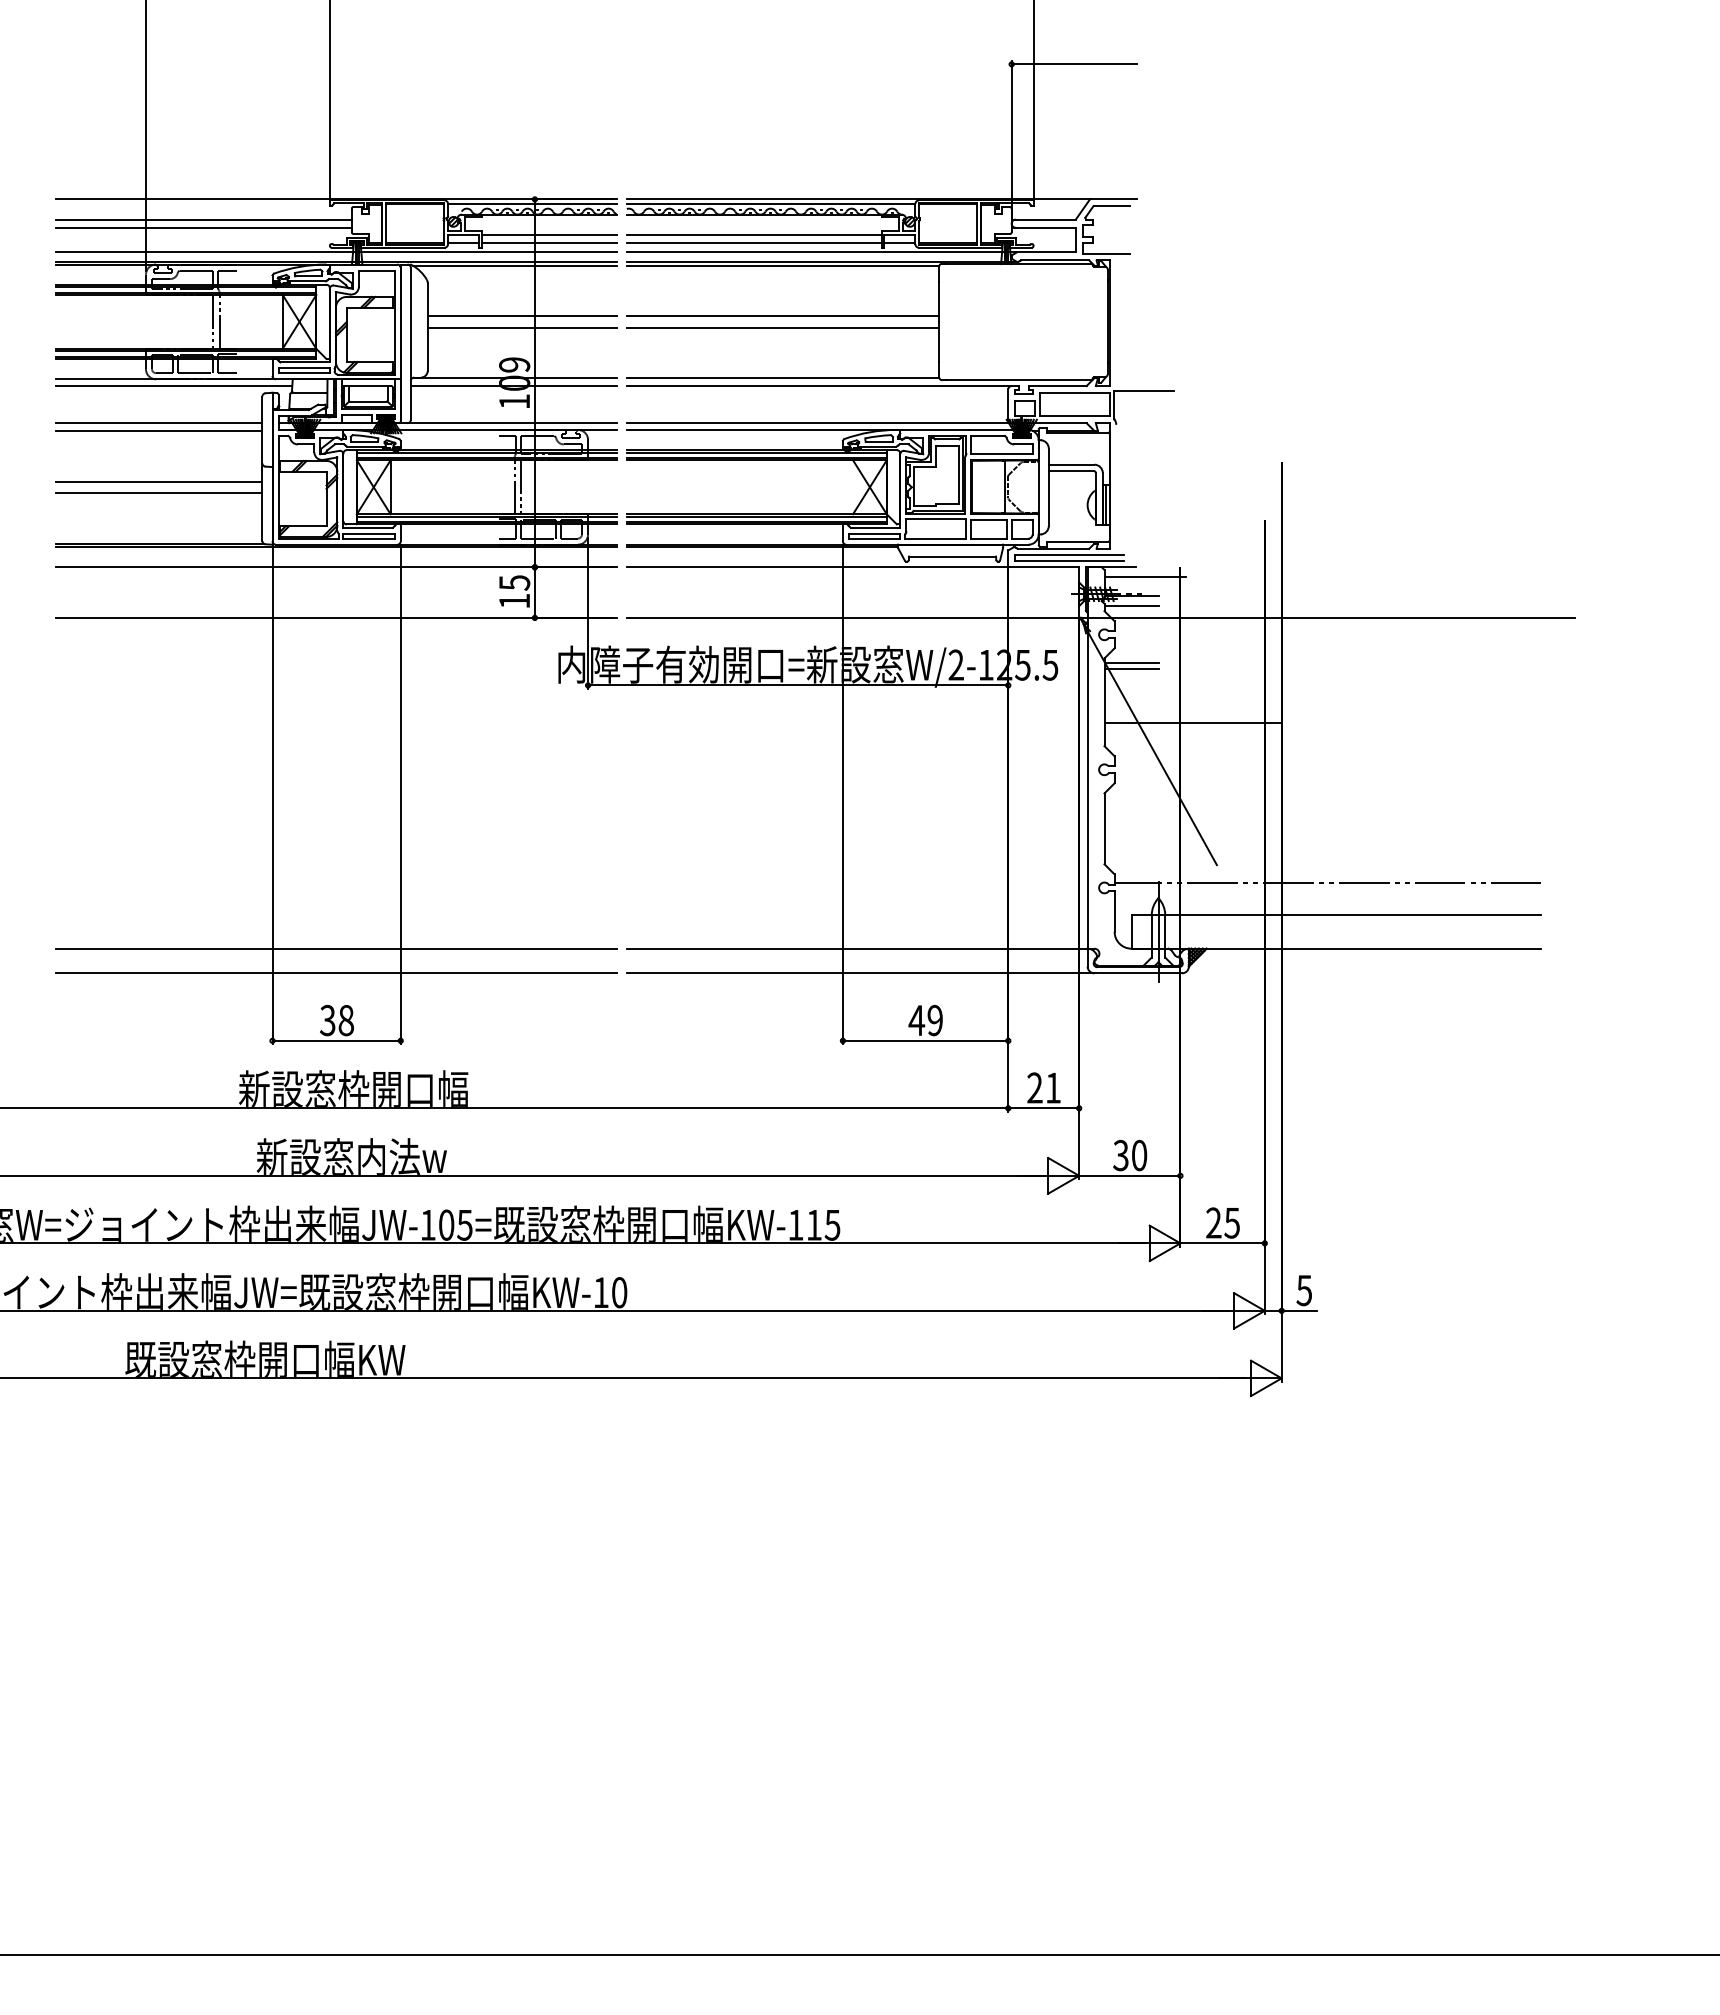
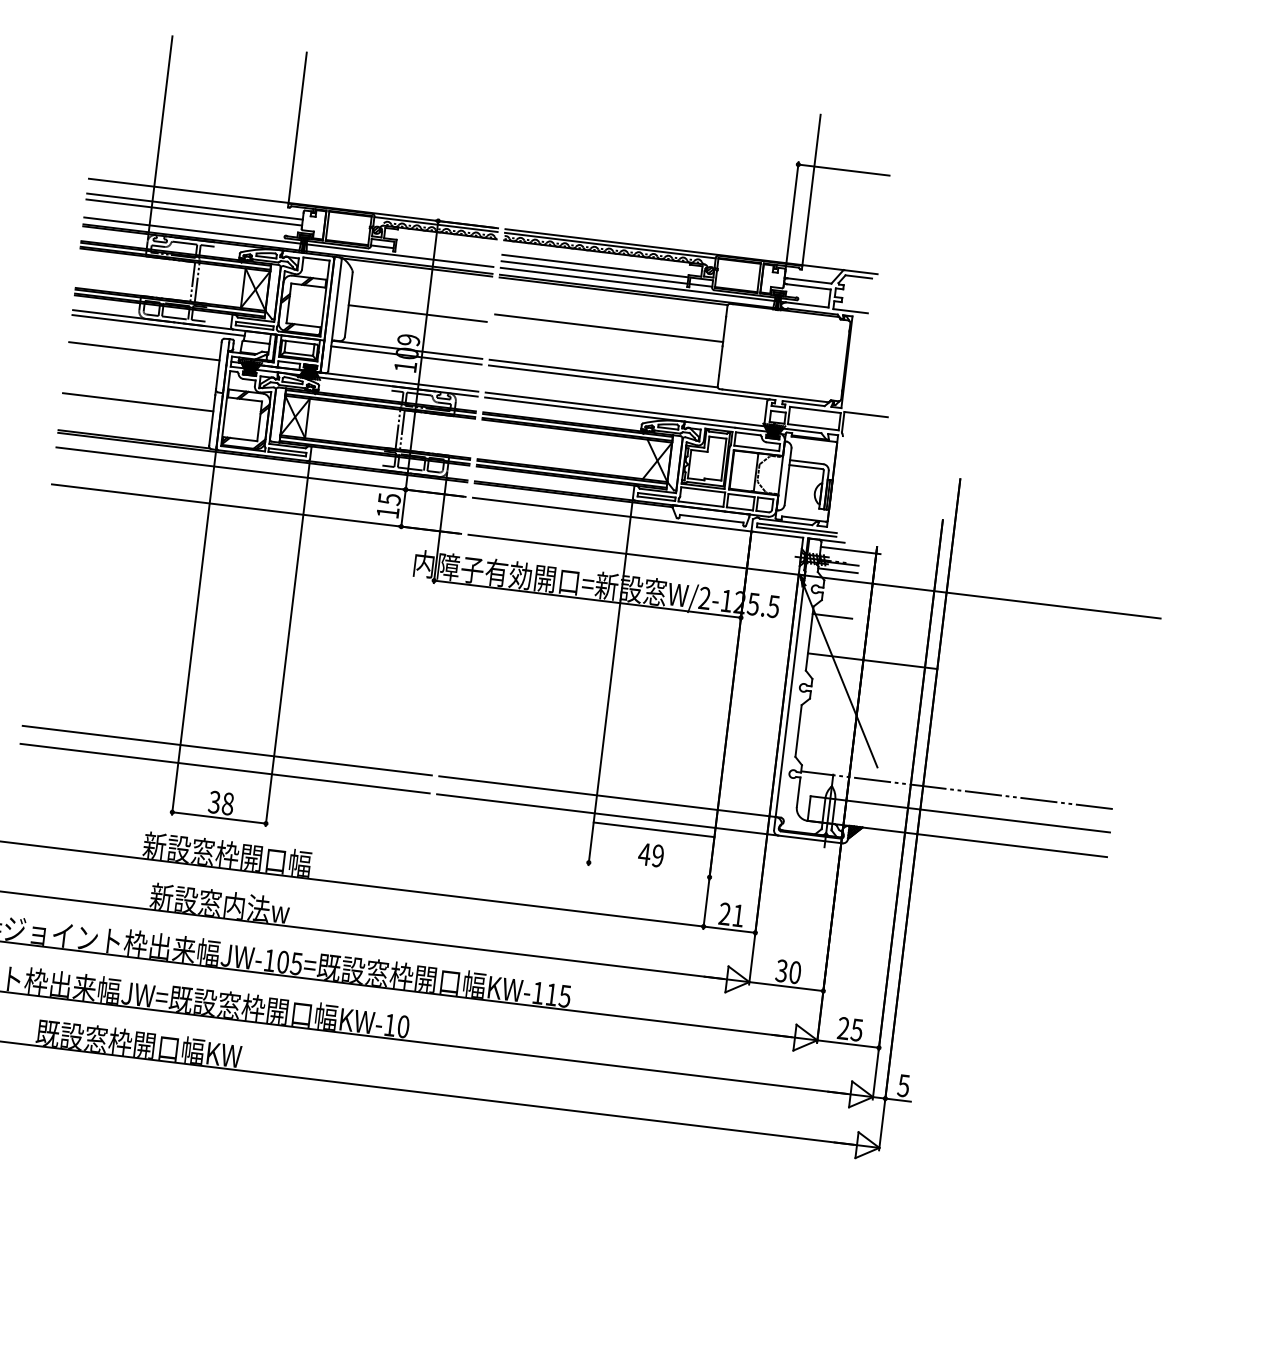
line: (548, 234) -> (445, 247), removed
line: (548, 243) -> (444, 254), removed
line: (521, 316) -> (418, 305), removed
line: (782, 327) -> (607, 336), removed
line: (159, 430) -> (143, 356), removed
line: (159, 481) -> (139, 393), removed
line: (1131, 663) -> (832, 612), removed
line: (925, 1040) -> (654, 829), moved

